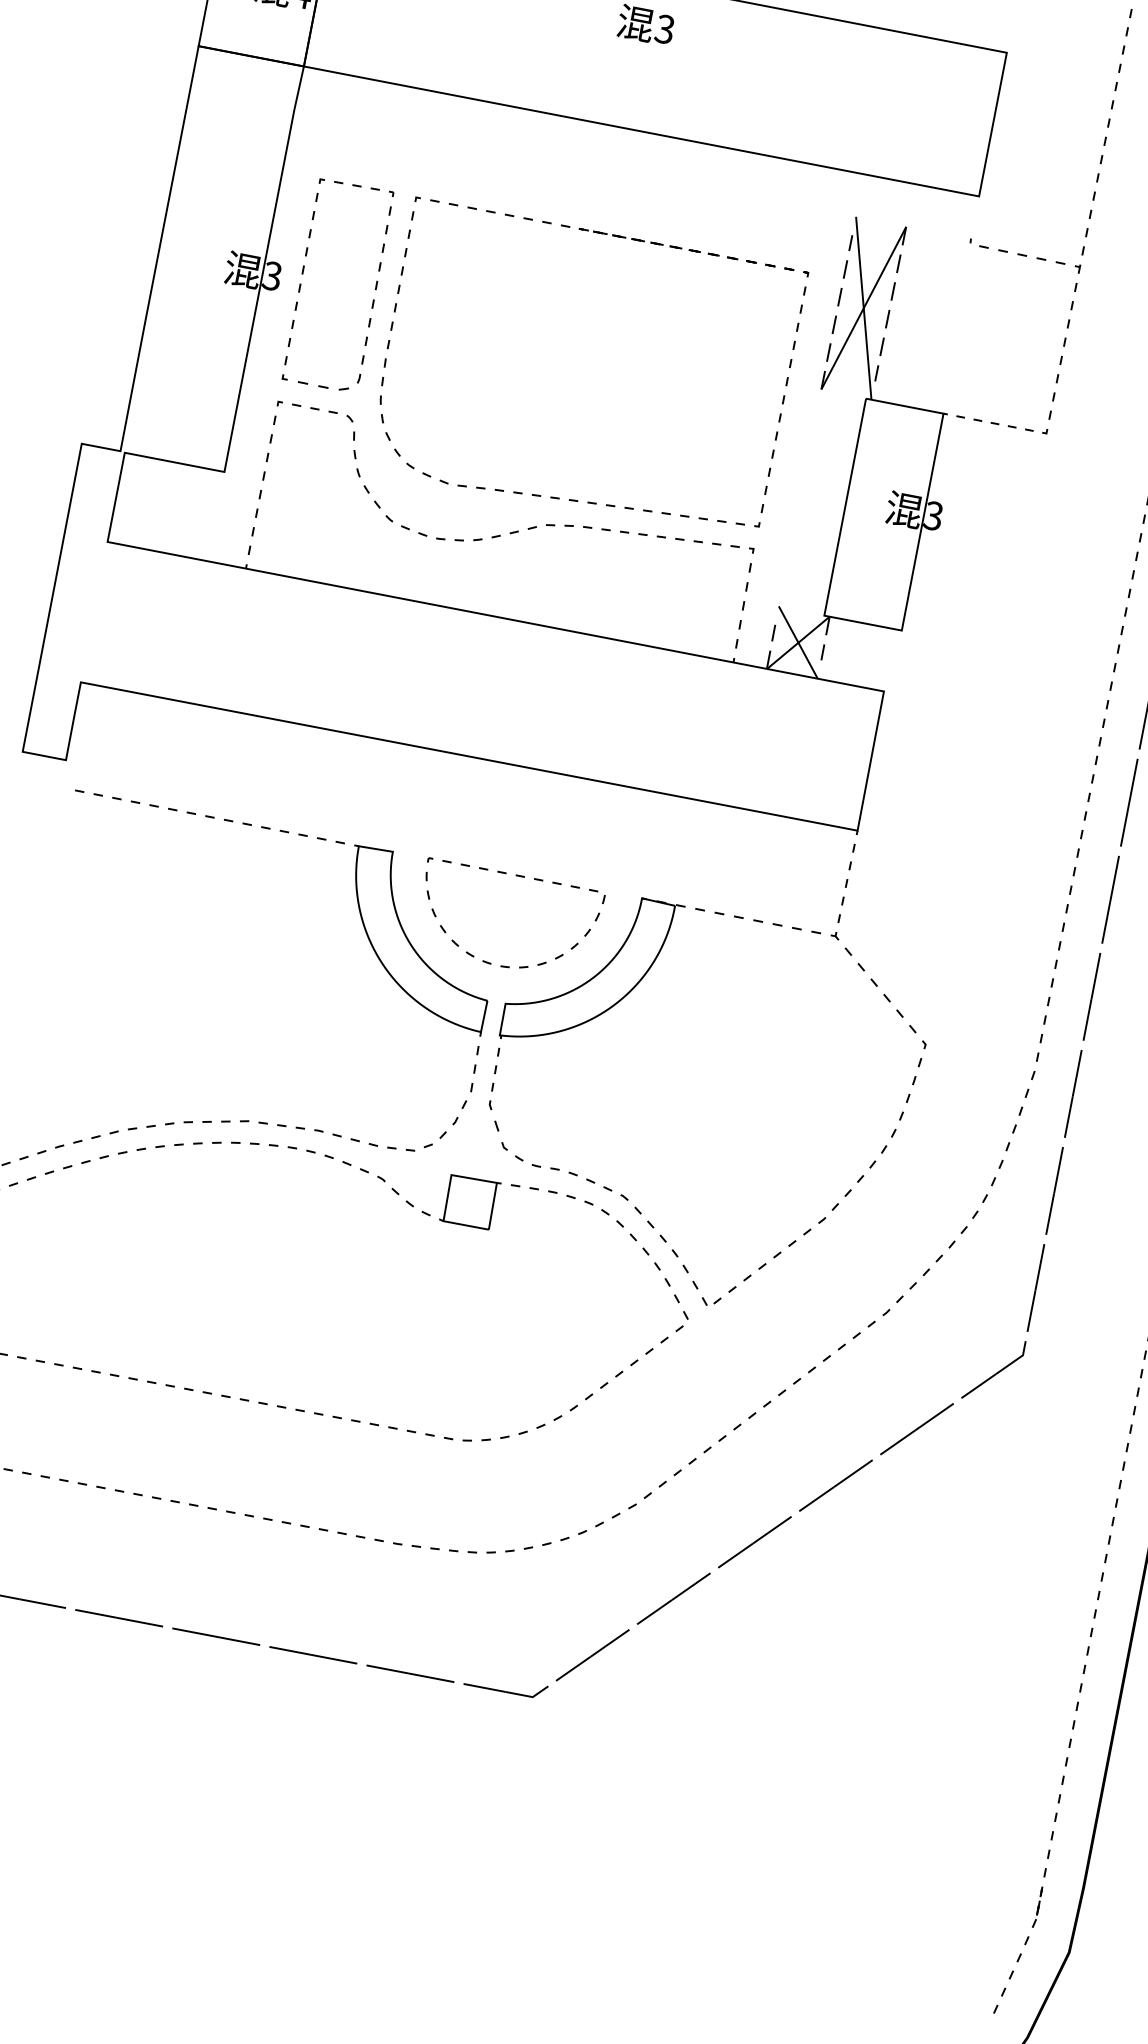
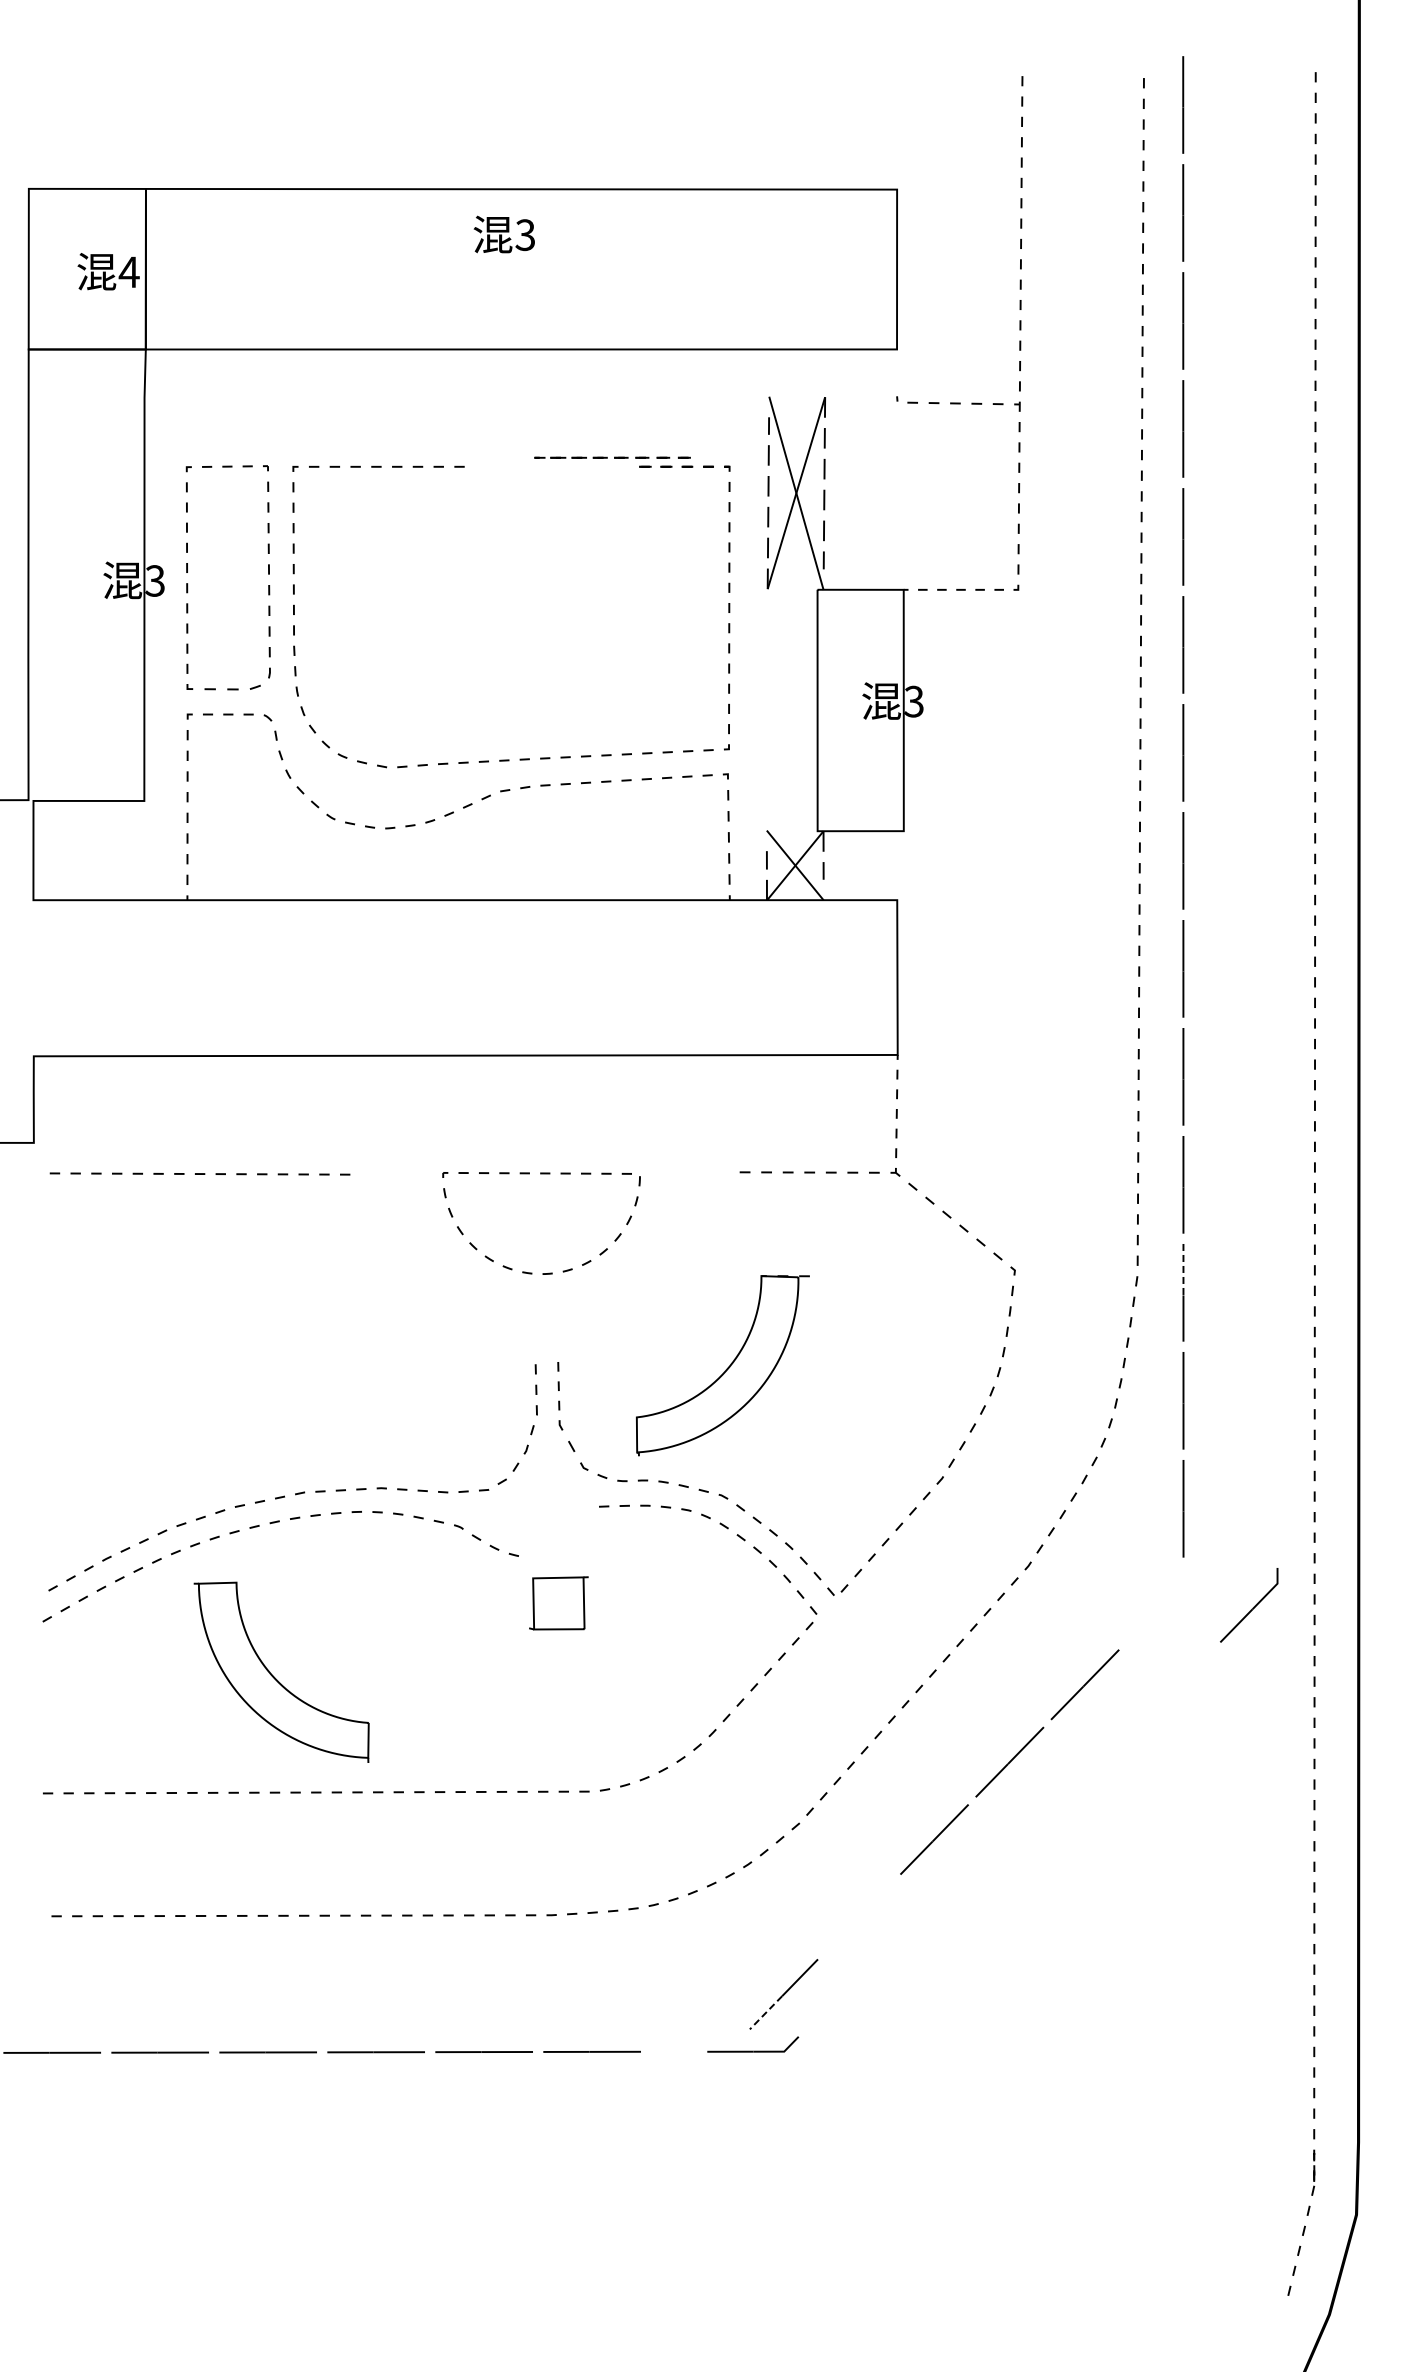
line: (650, 242) -> (614, 457), moved
part: (411, 943) -> (275, 1677), moved
part: (591, 971) -> (722, 1365), moved
line: (1077, 1072) -> (1183, 1269), solid -> dashed
part: (469, 1202) -> (558, 1603), moved
part: (994, 1370) -> (1249, 1605), moved
line: (673, 1598) -> (858, 1916), removed
line: (572, 1669) -> (765, 2013), solid -> dashed
part: (506, 1685) -> (753, 2044), moved

